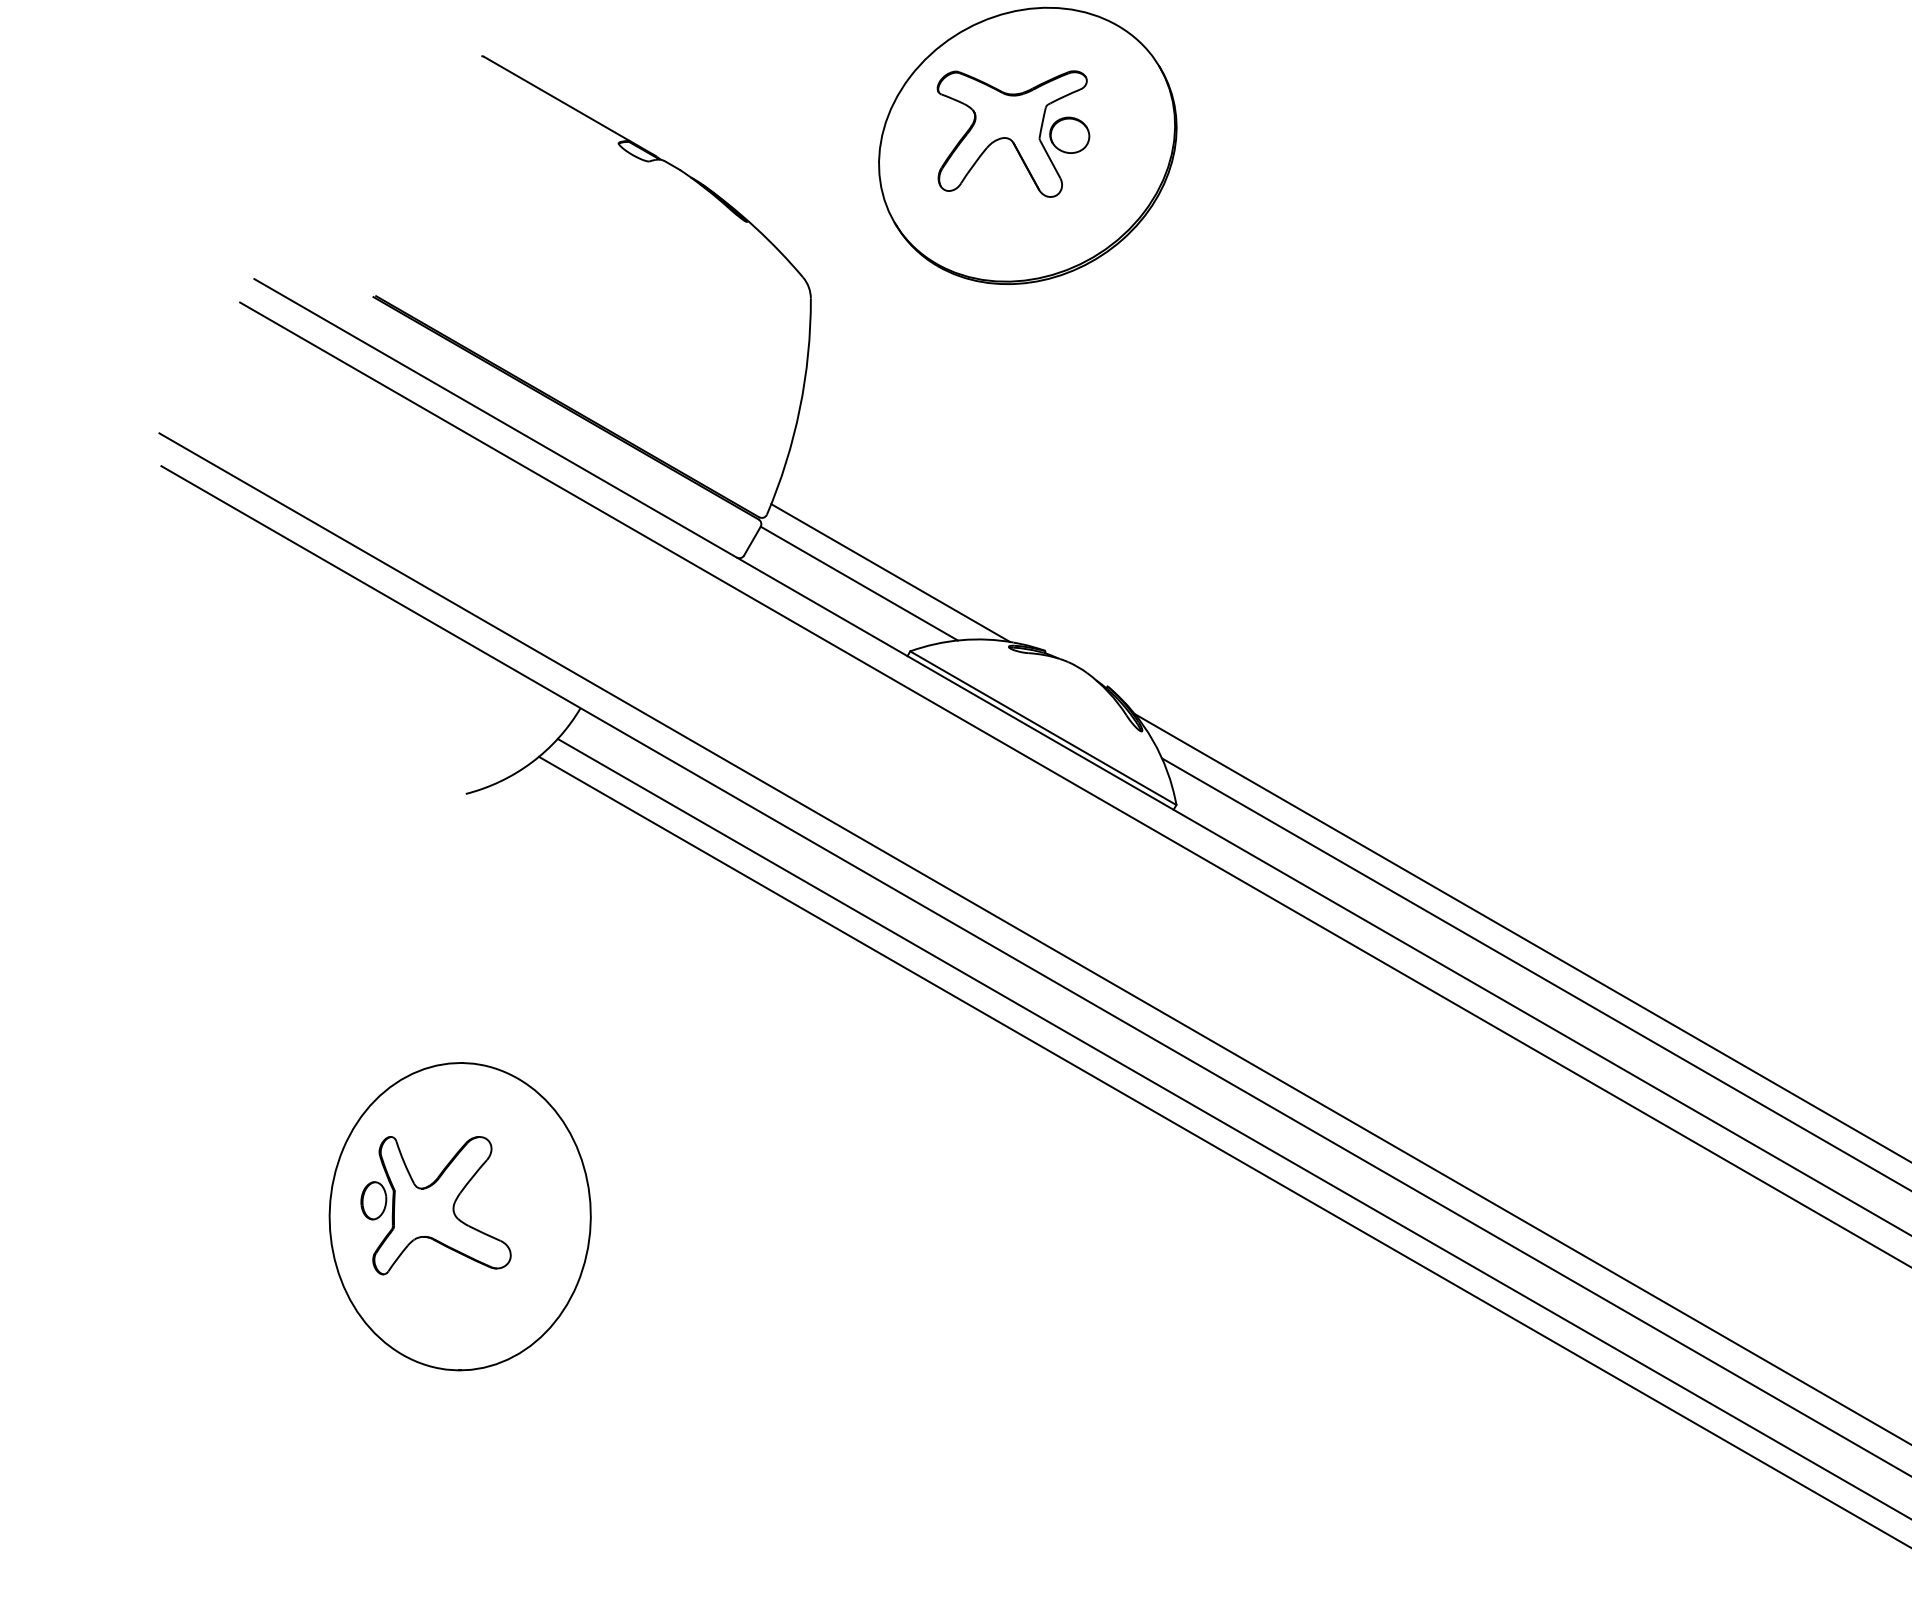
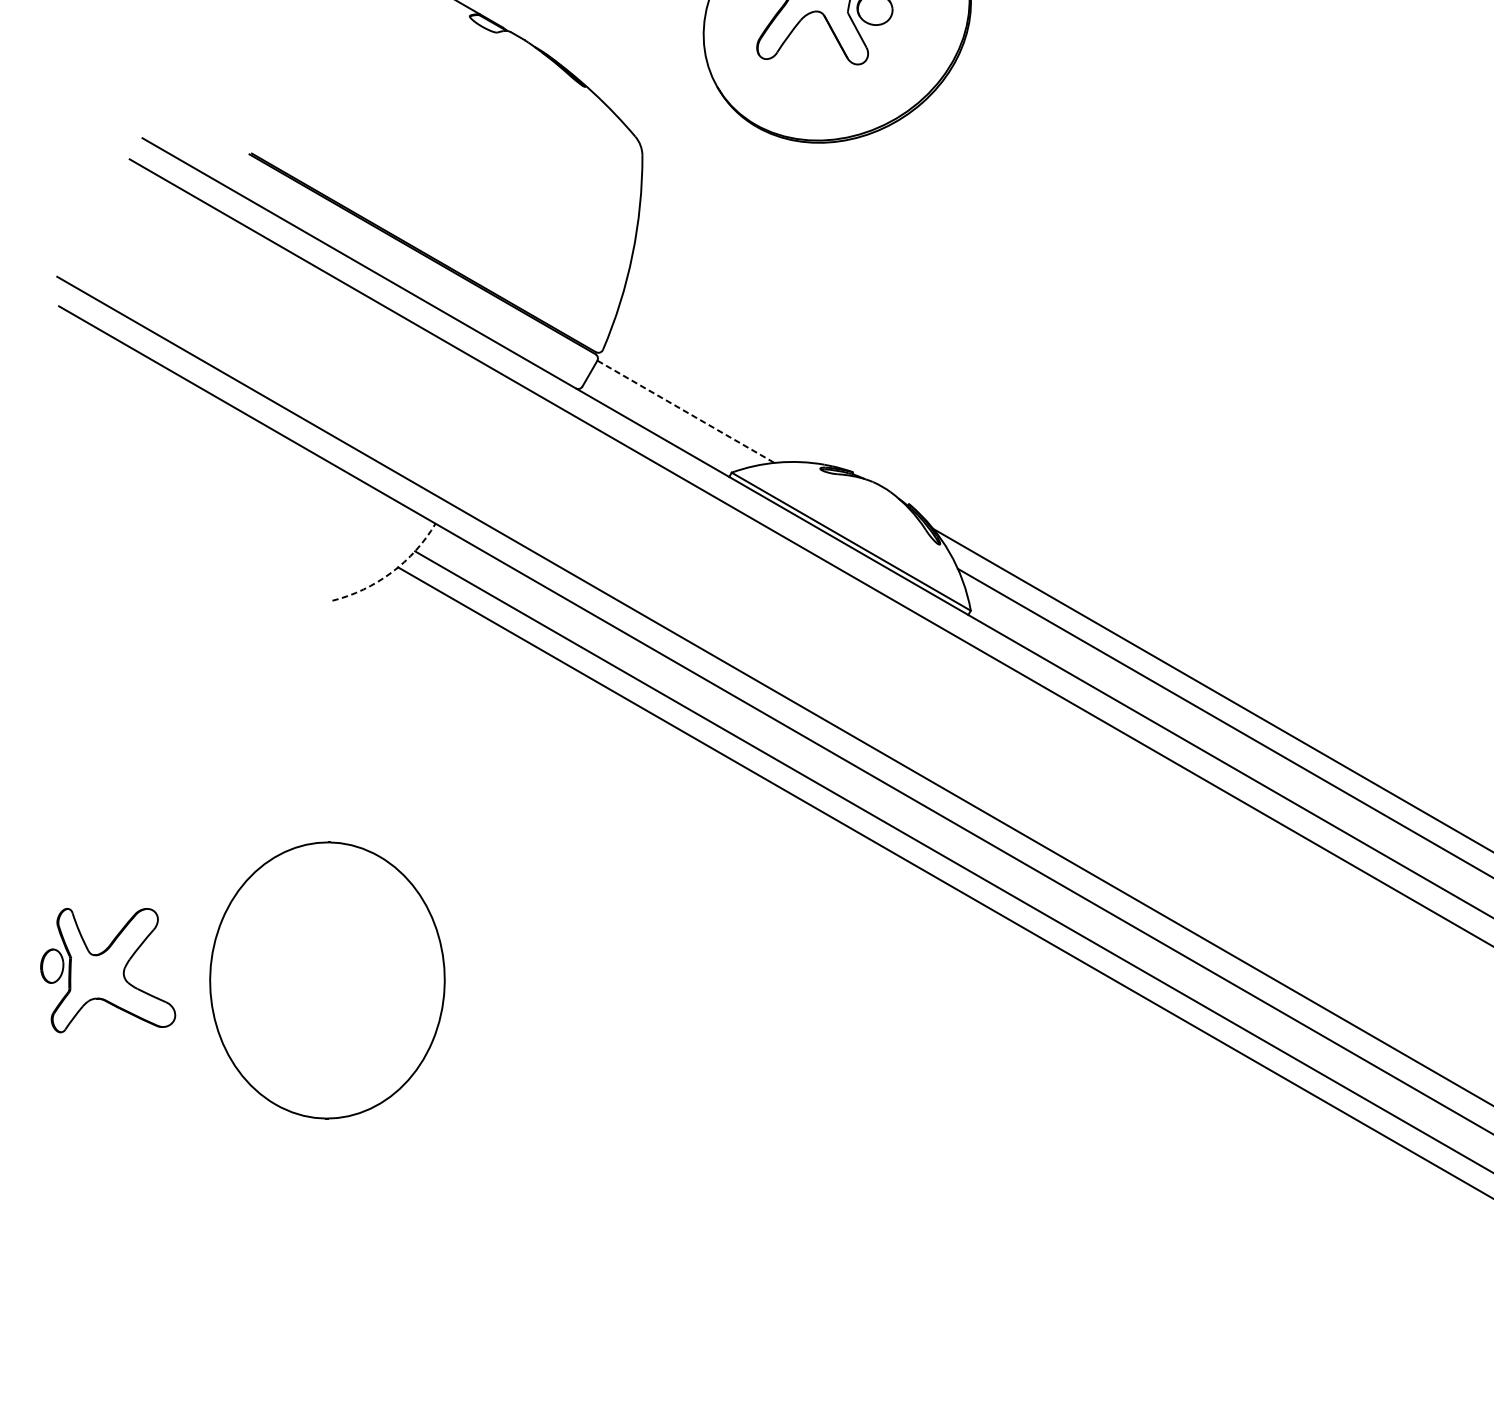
line: (890, 572) -> (713, 401), removed
line: (859, 583) -> (686, 411), solid -> dashed
arc: (531, 762) -> (391, 572), solid -> dashed
part: (435, 1205) -> (107, 970), moved

